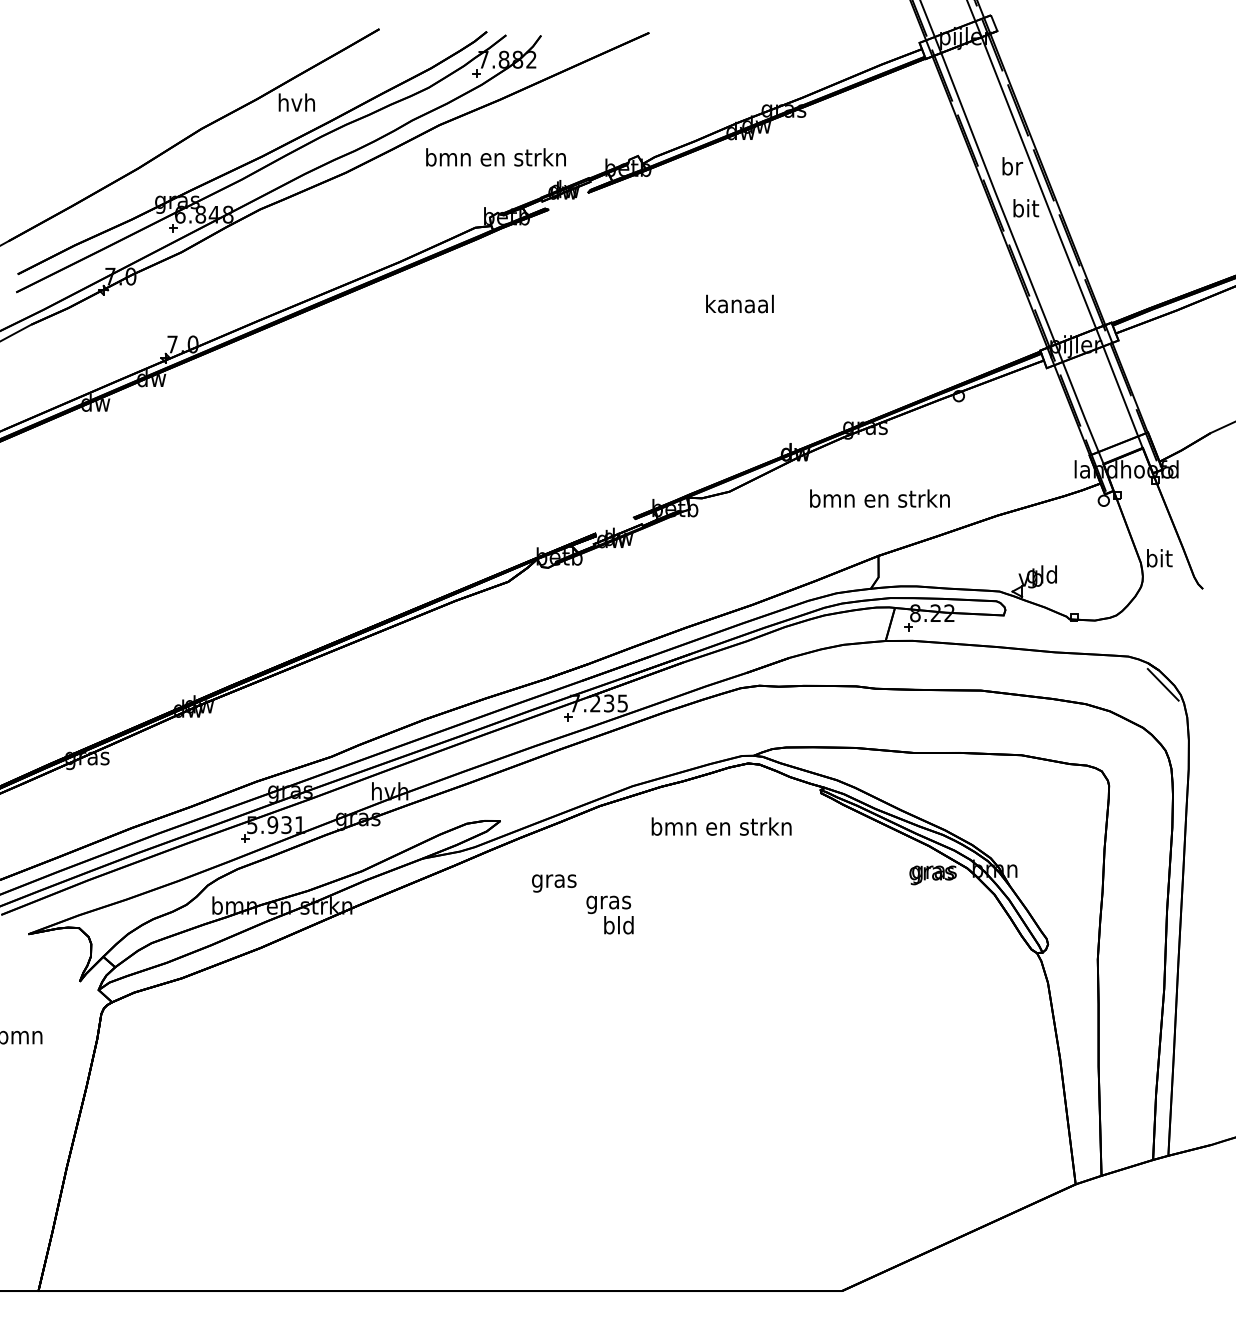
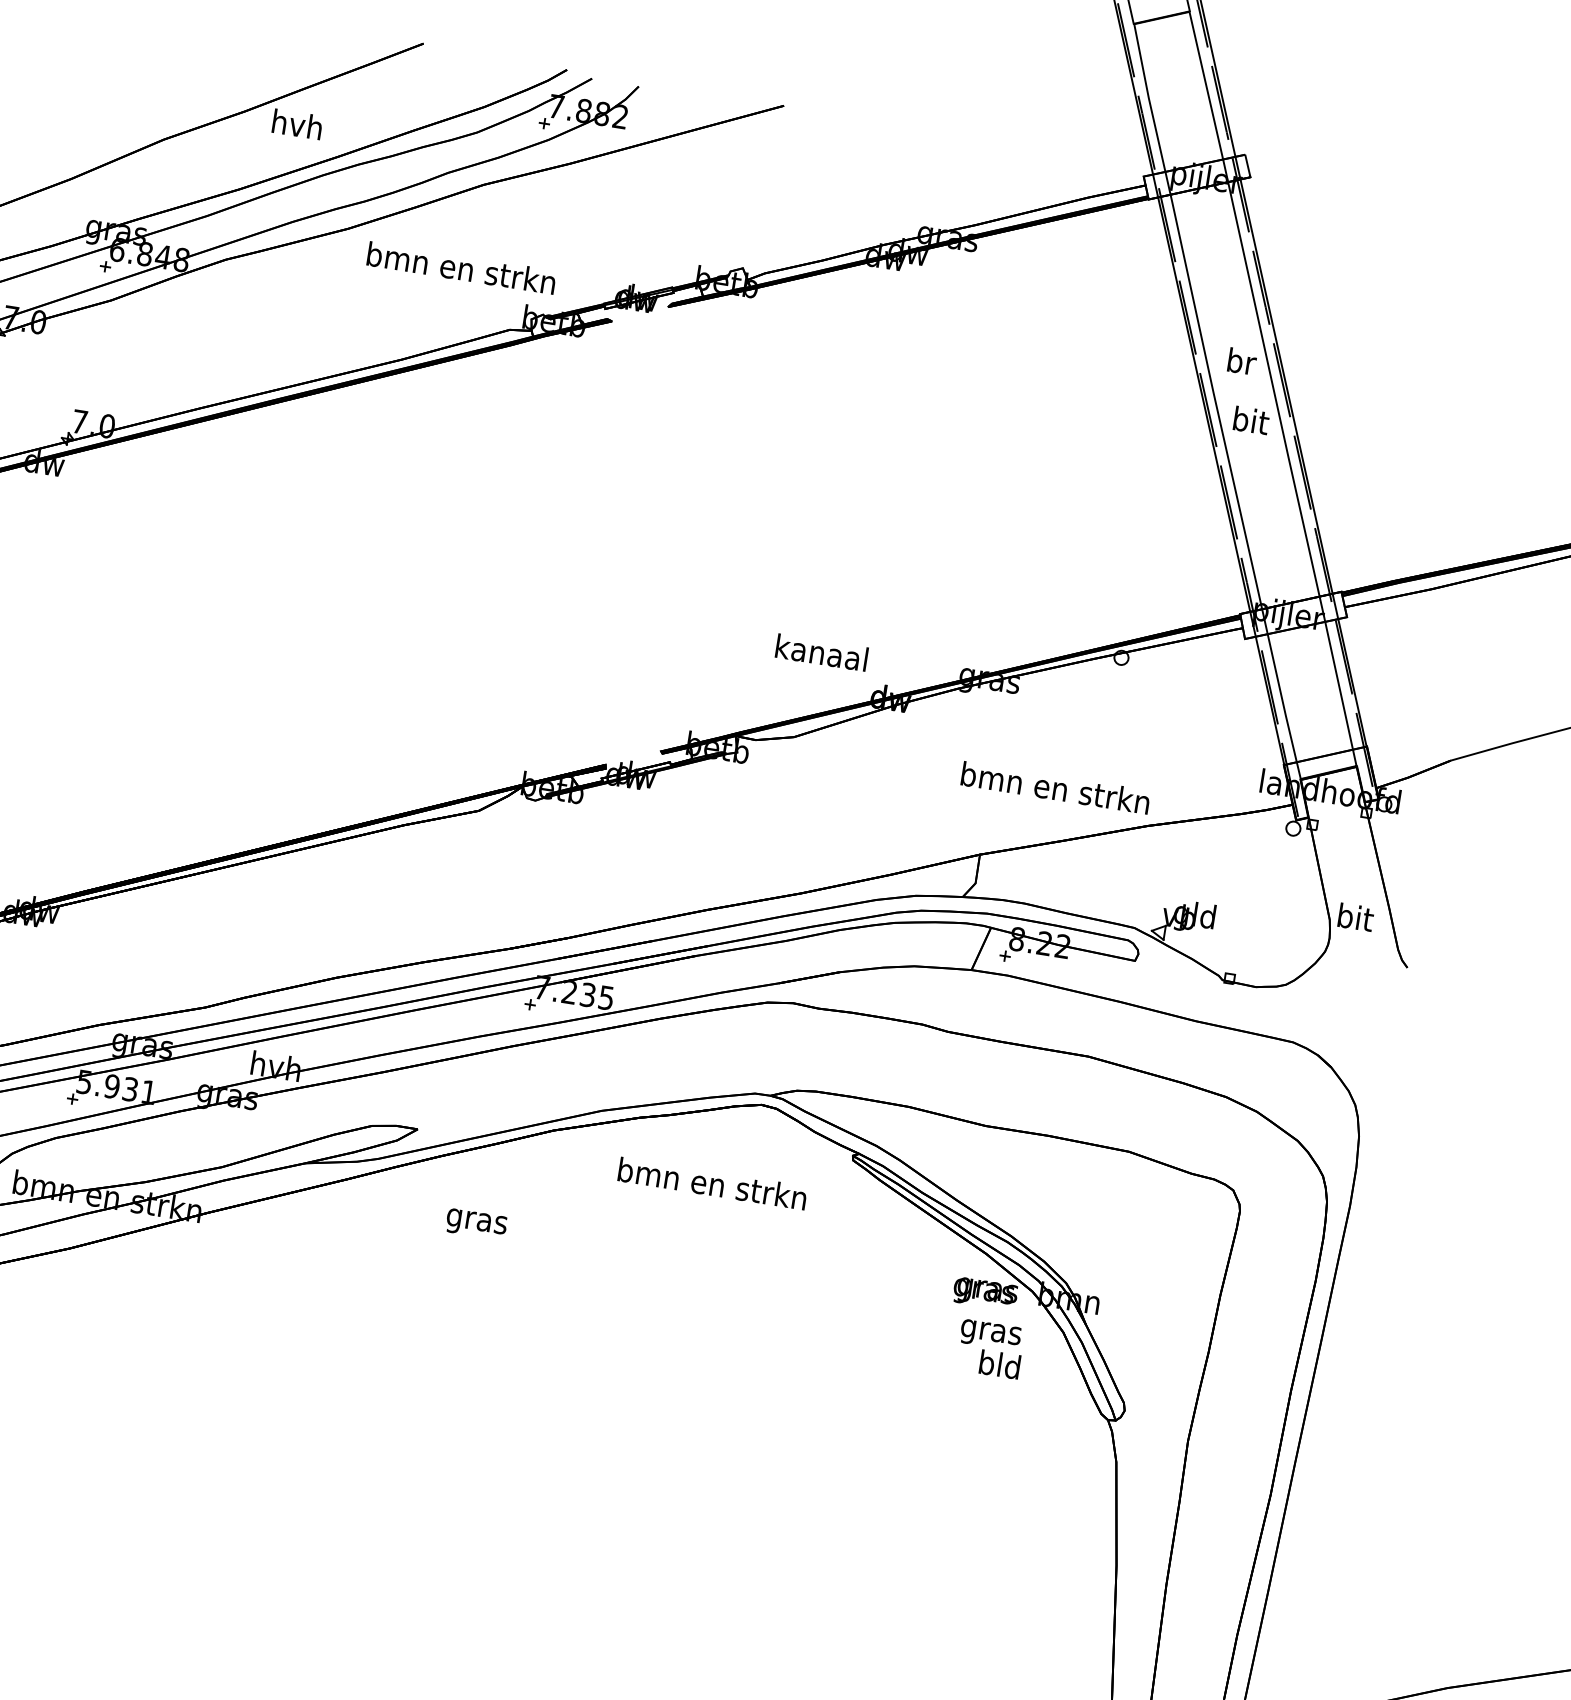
text: (495, 157) -> (460, 268), moved
text: (739, 303) -> (821, 651), moved
text: (879, 498) -> (1055, 787), moved
line: (1162, 684) -> (1332, 1086), removed
text: (609, 914) -> (989, 1348), moved

